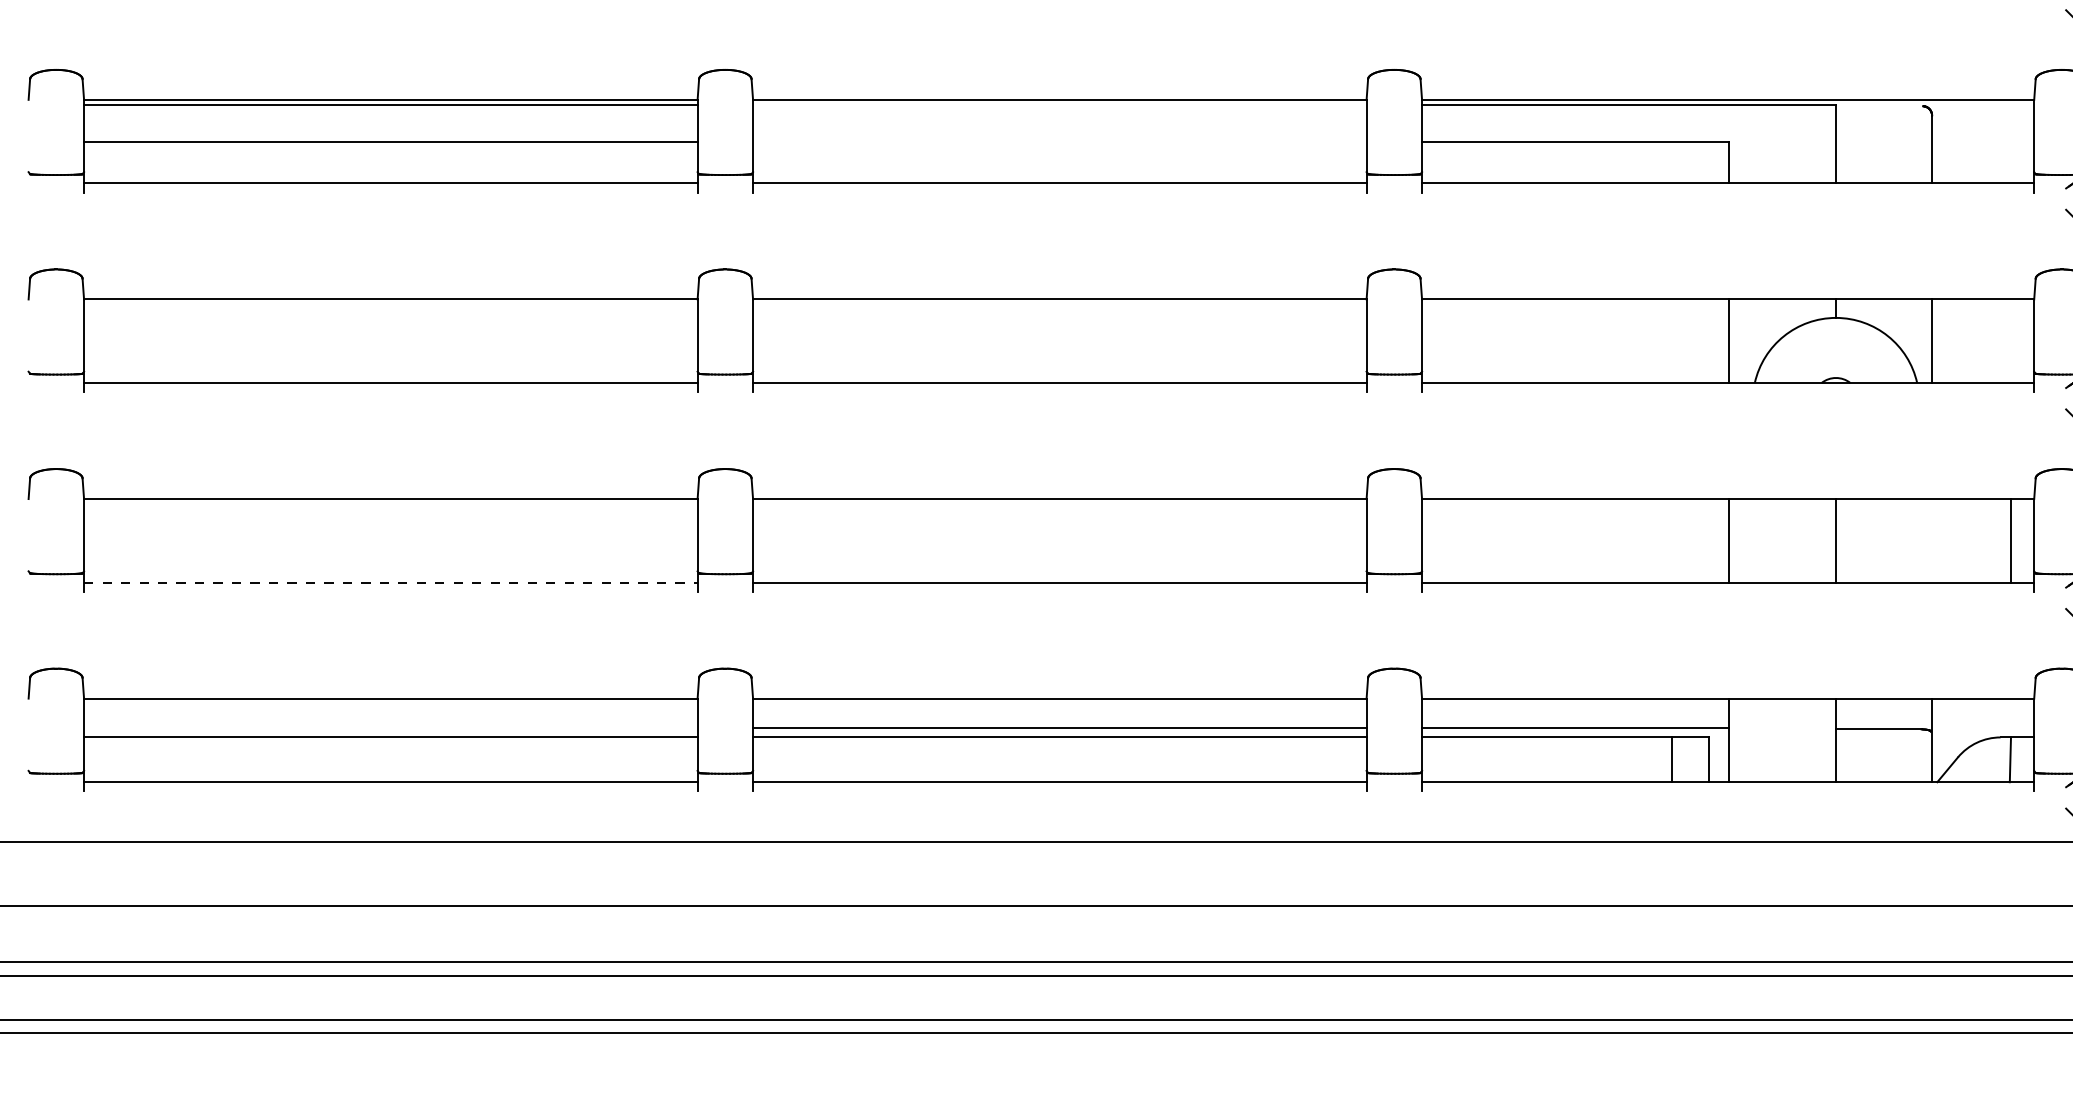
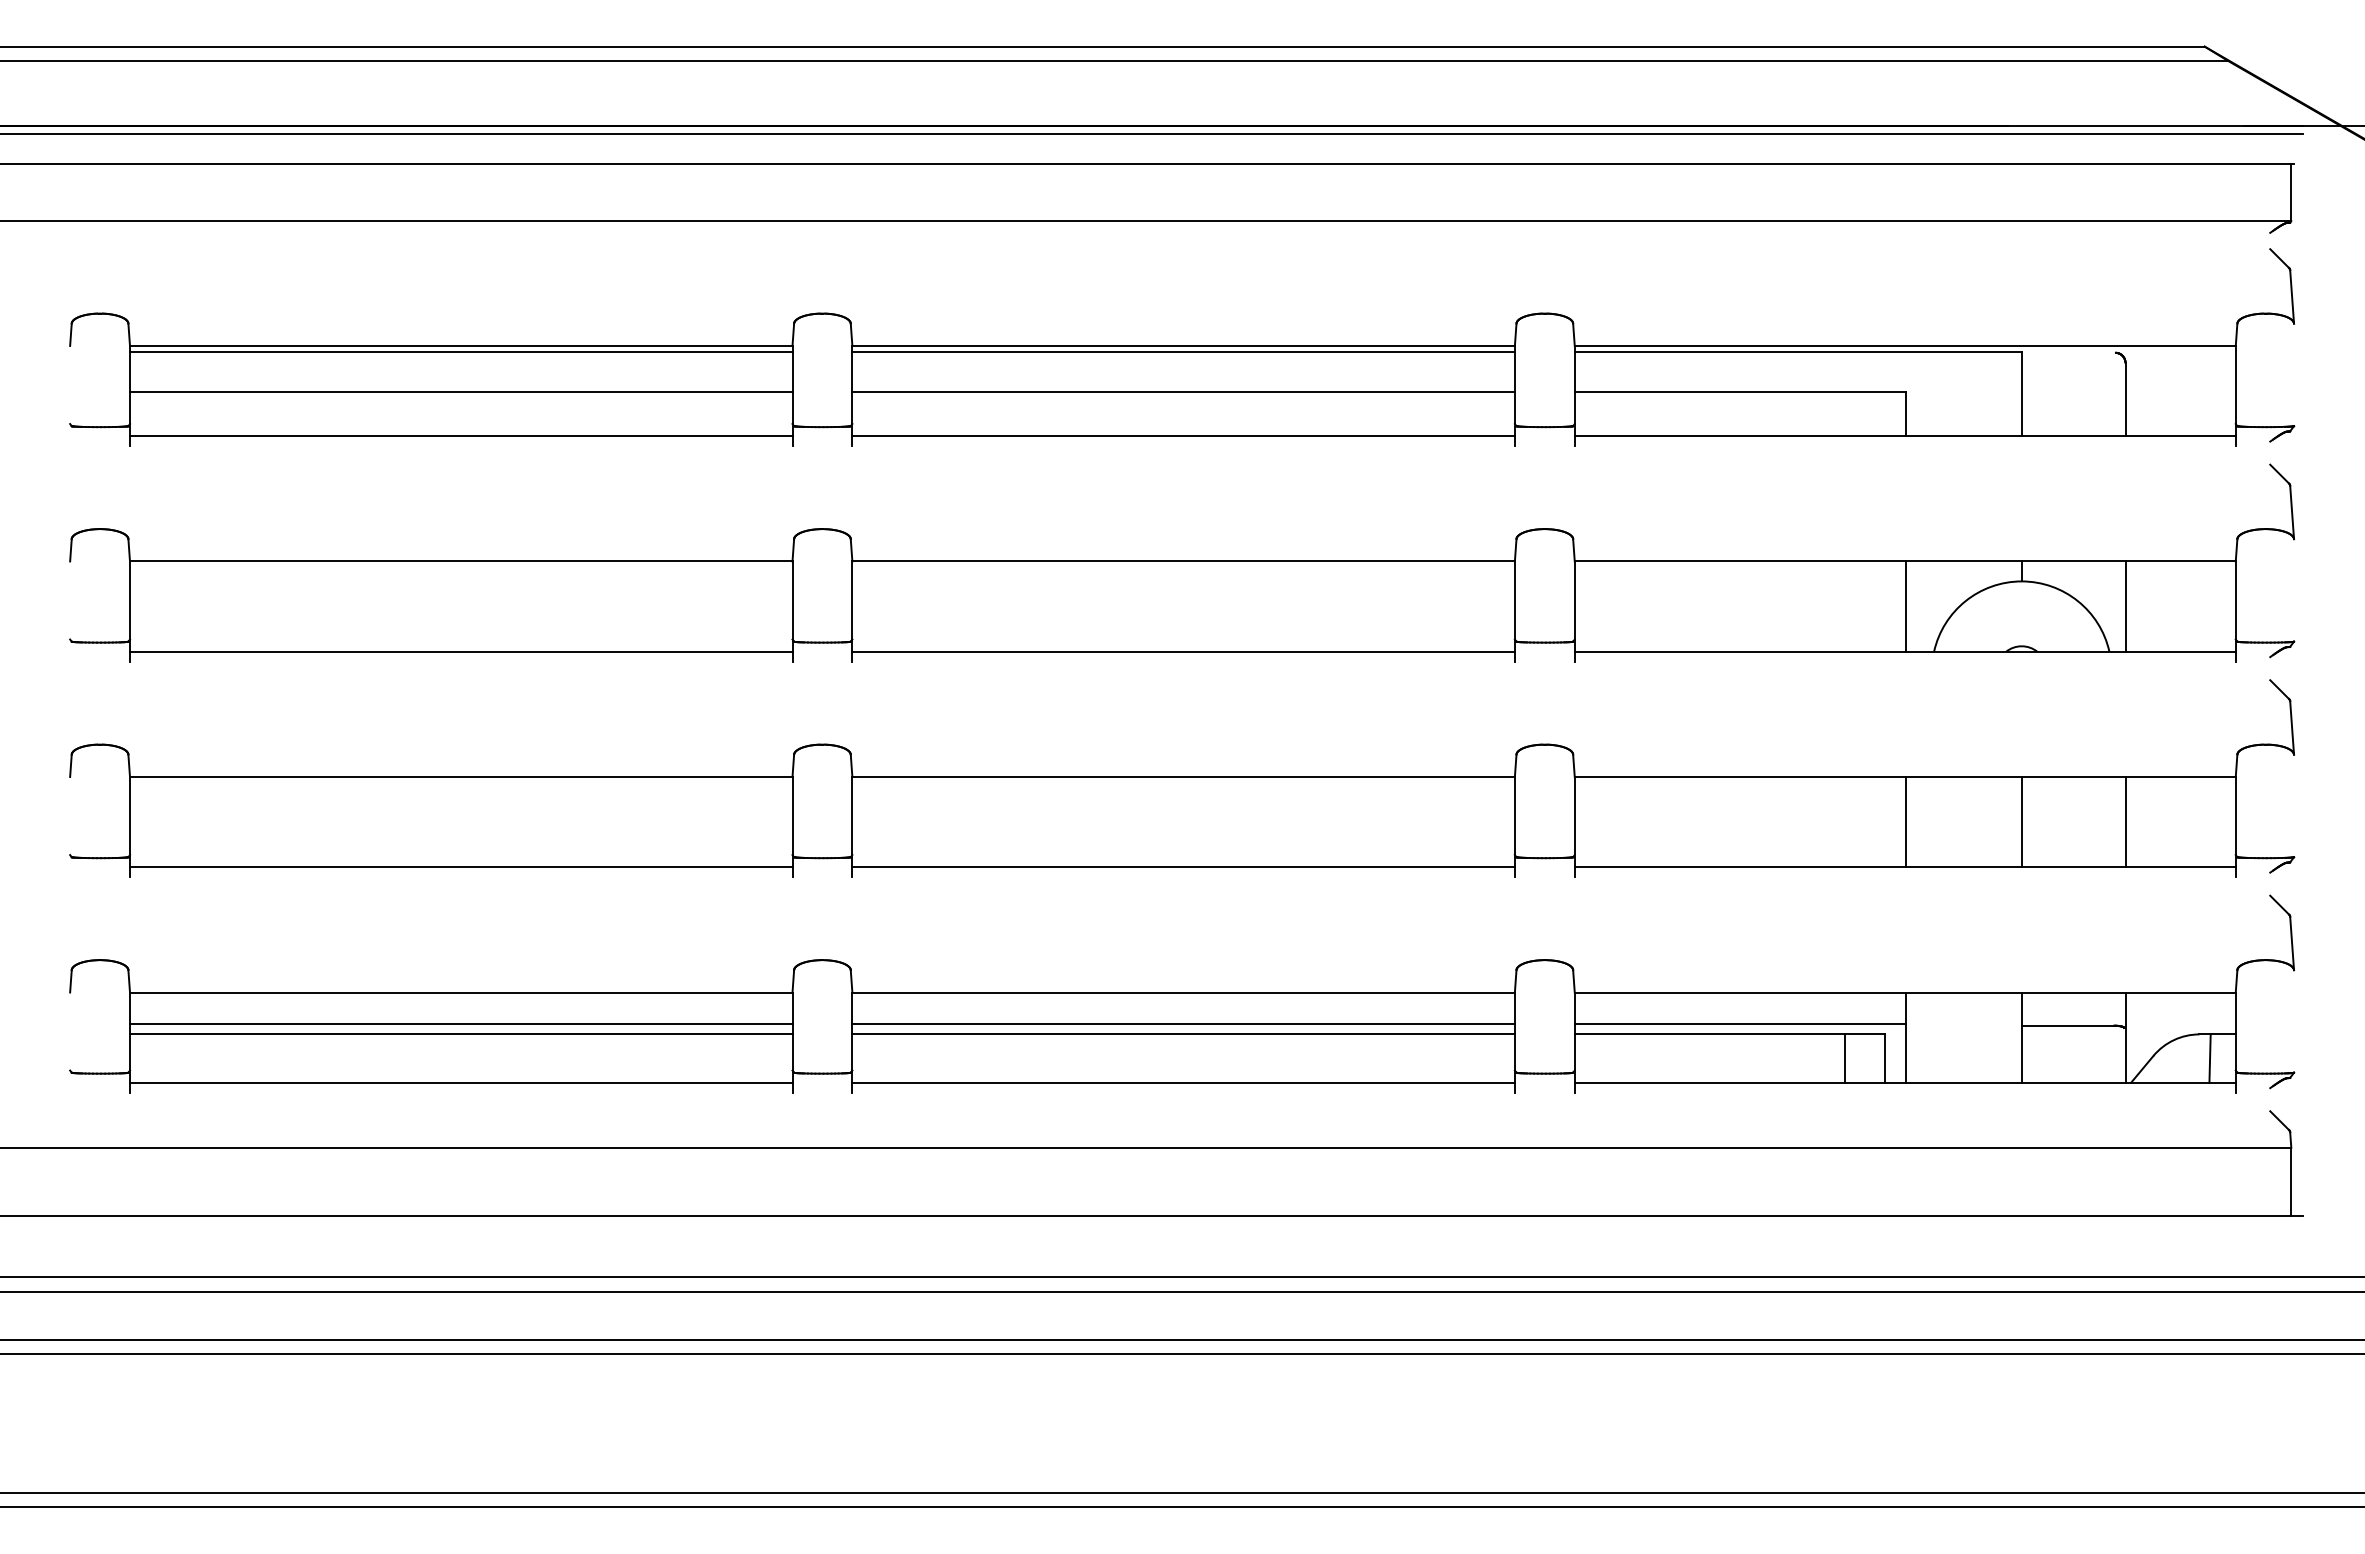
line: (1059, 104) -> (1183, 351), added
line: (1059, 142) -> (1183, 391), added
line: (2010, 541) -> (2125, 822), moved
line: (391, 582) -> (461, 867), dashed -> solid
line: (391, 728) -> (461, 1024), added

